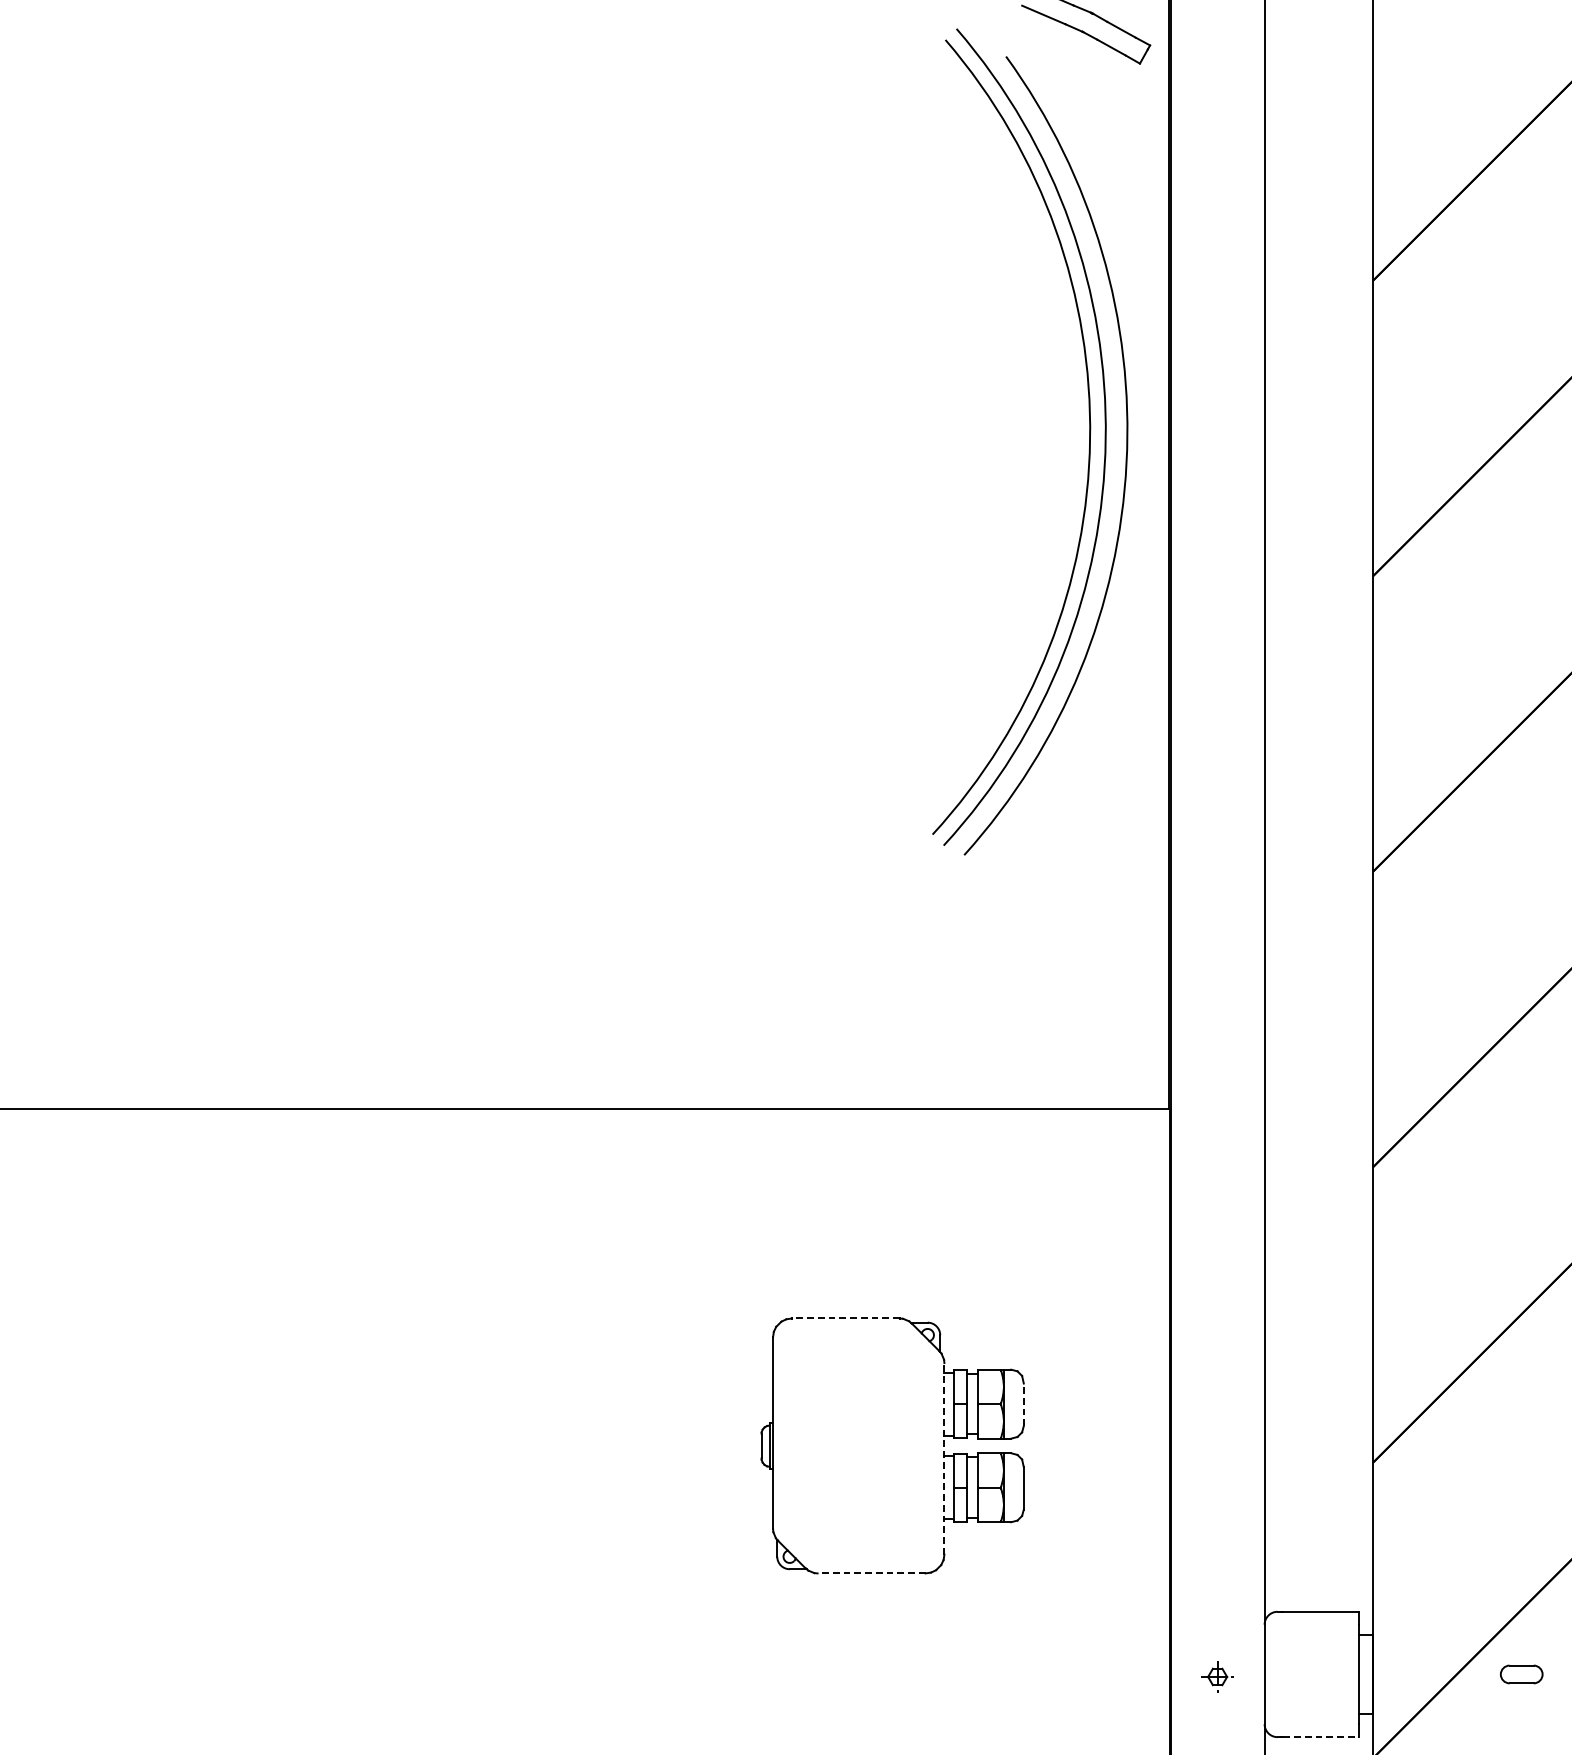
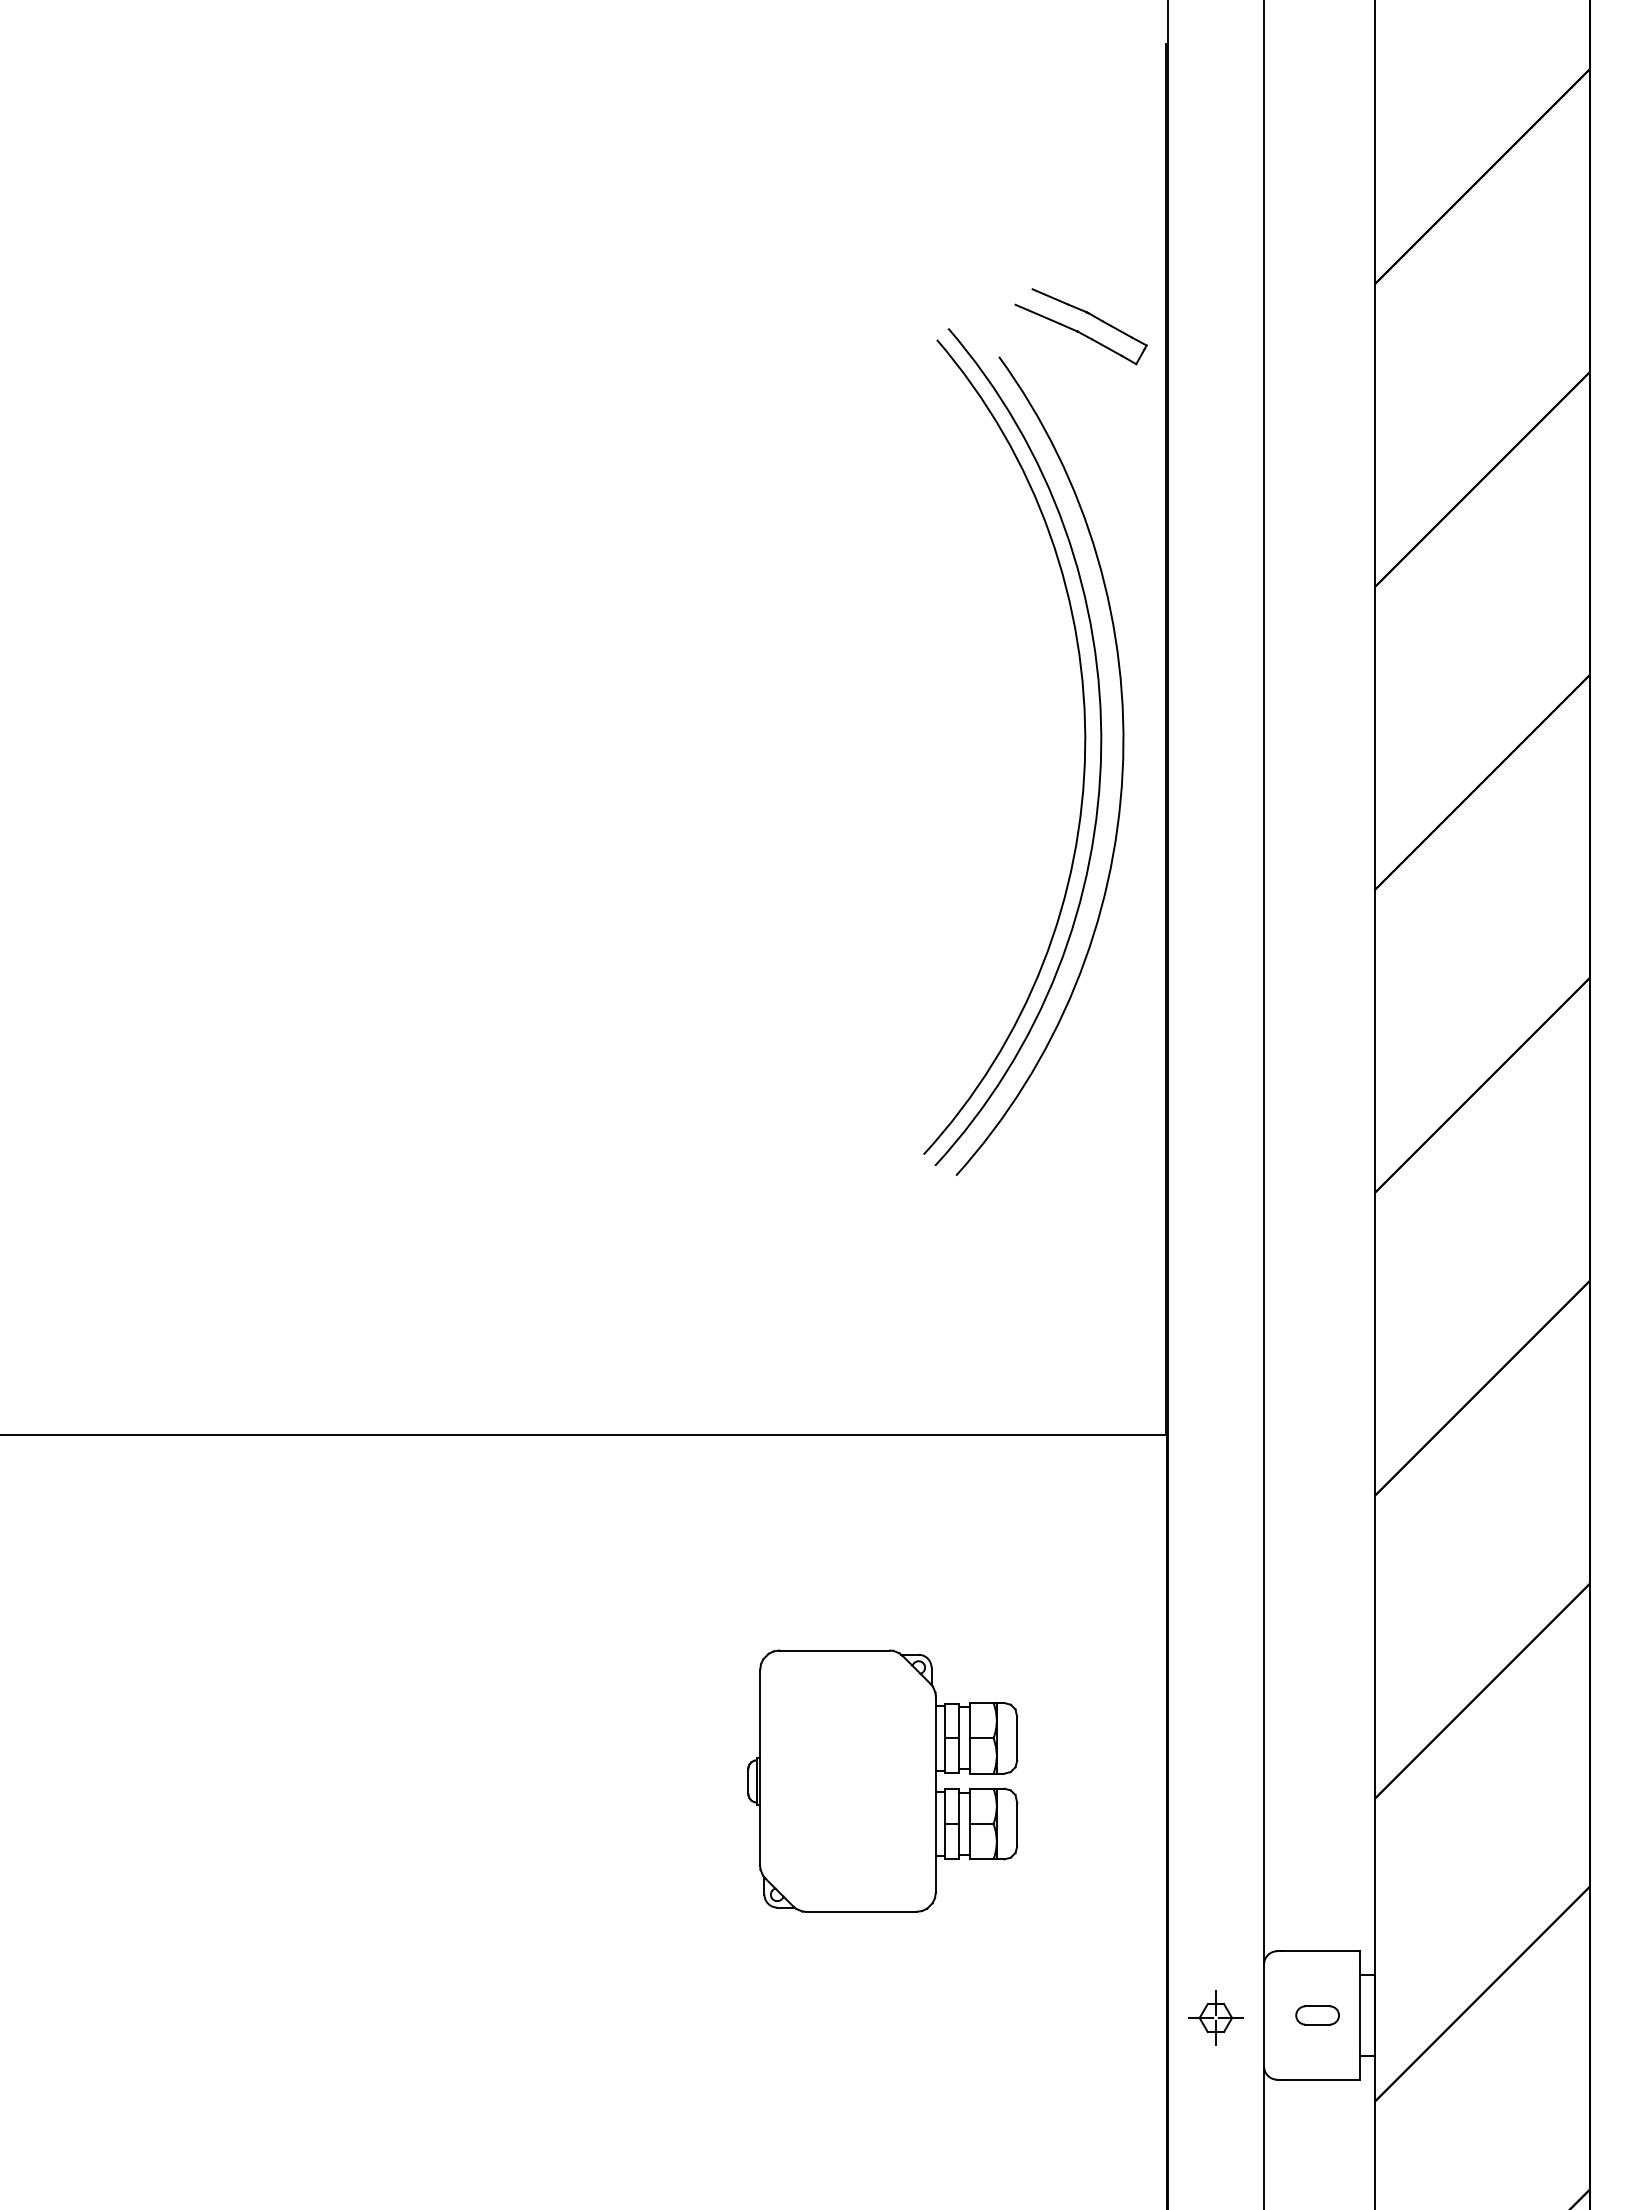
line: (845, 1318) -> (834, 1650), dashed -> solid
line: (1024, 1405) -> (1017, 1739), dashed -> solid
line: (944, 1457) -> (935, 1793), dashed -> solid
line: (870, 1573) -> (860, 1911), dashed -> solid
part: (1521, 1674) -> (1317, 2015), moved
part: (1217, 1676) -> (1215, 2017), size x1.67
line: (1320, 1736) -> (1321, 2079), dashed -> solid

